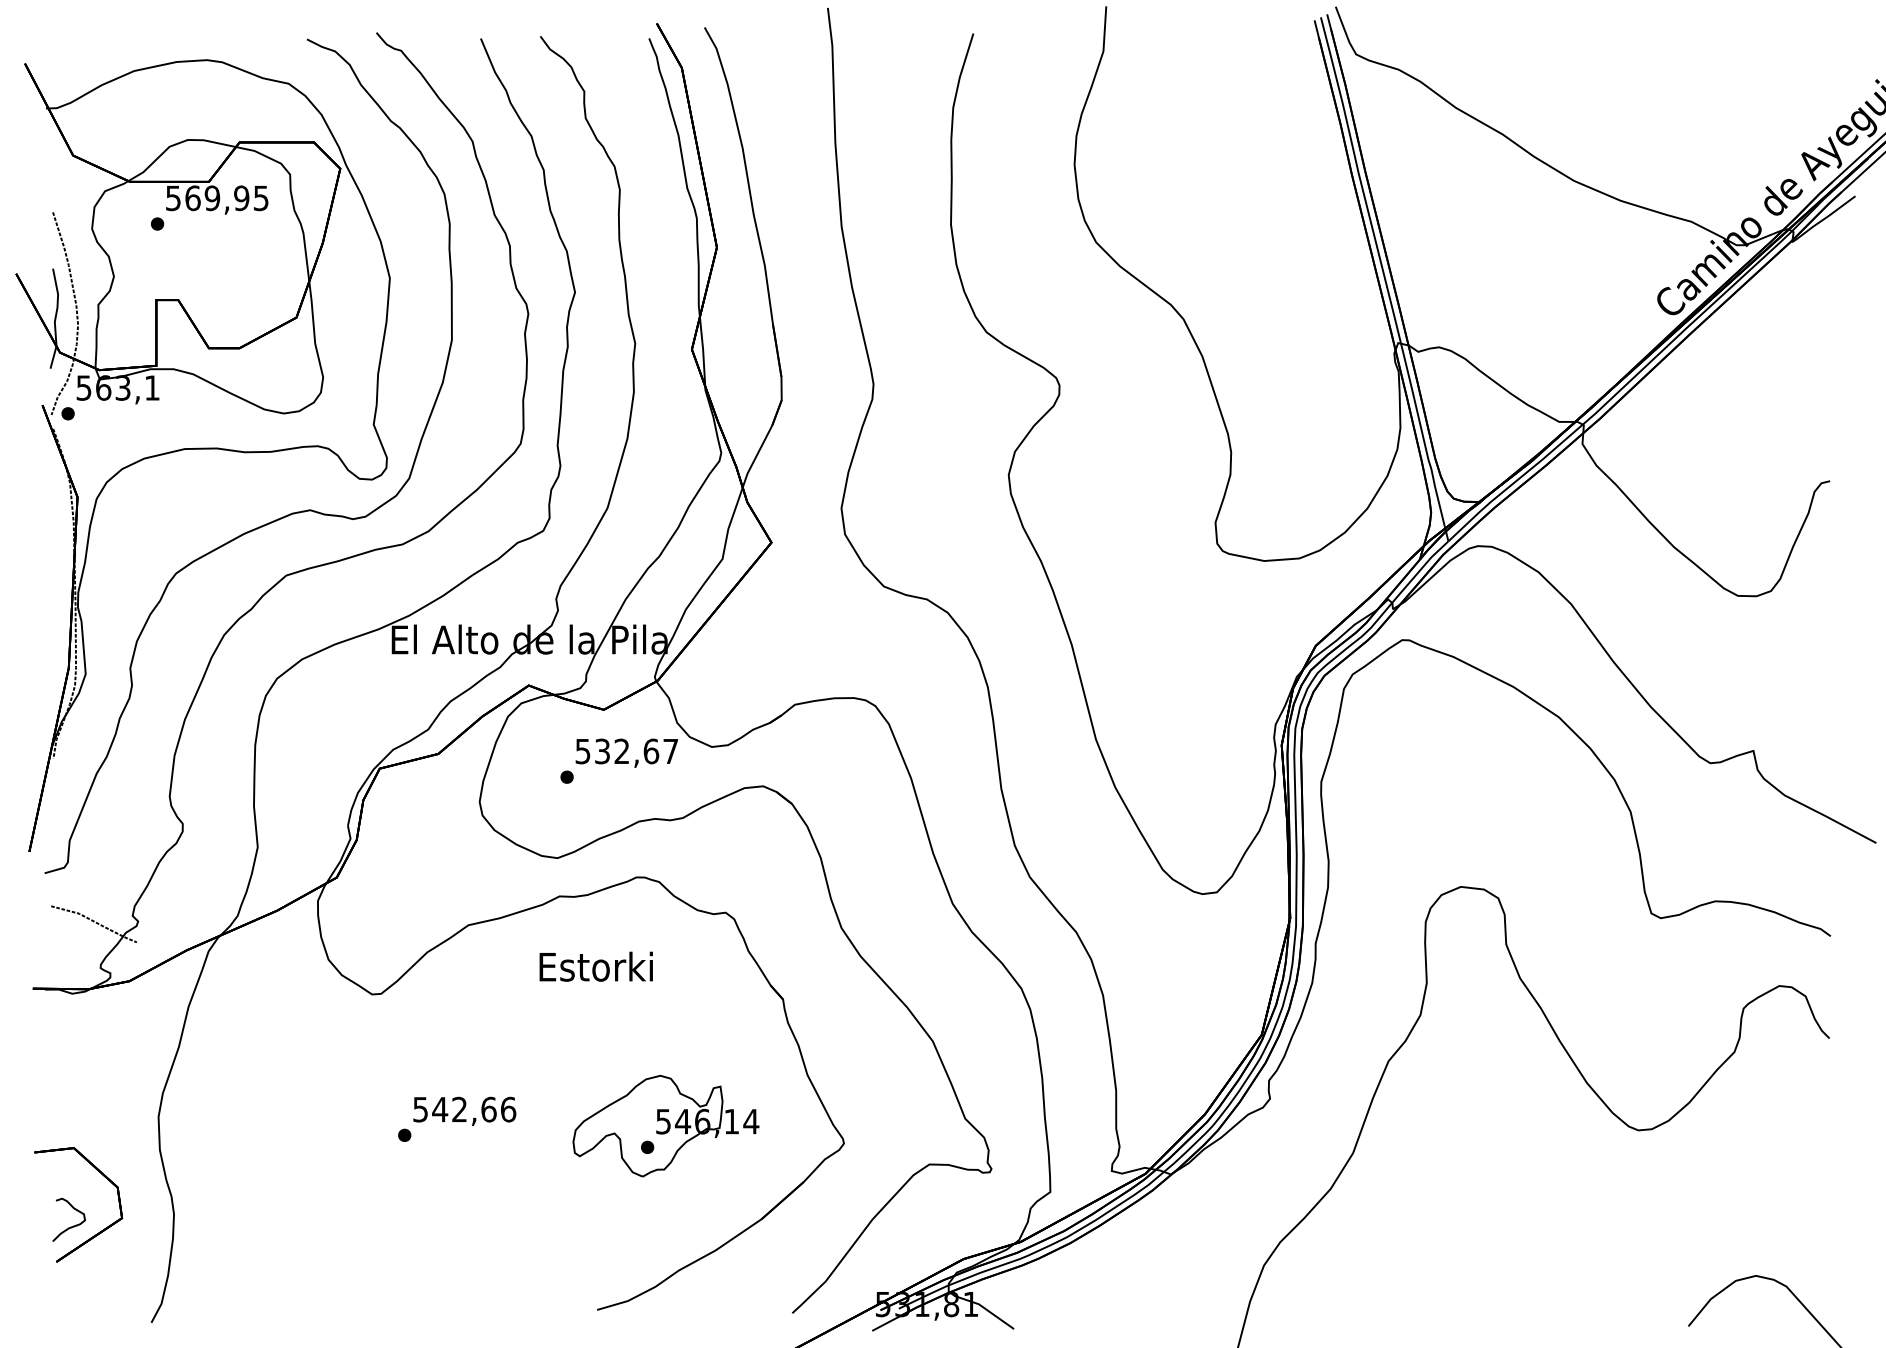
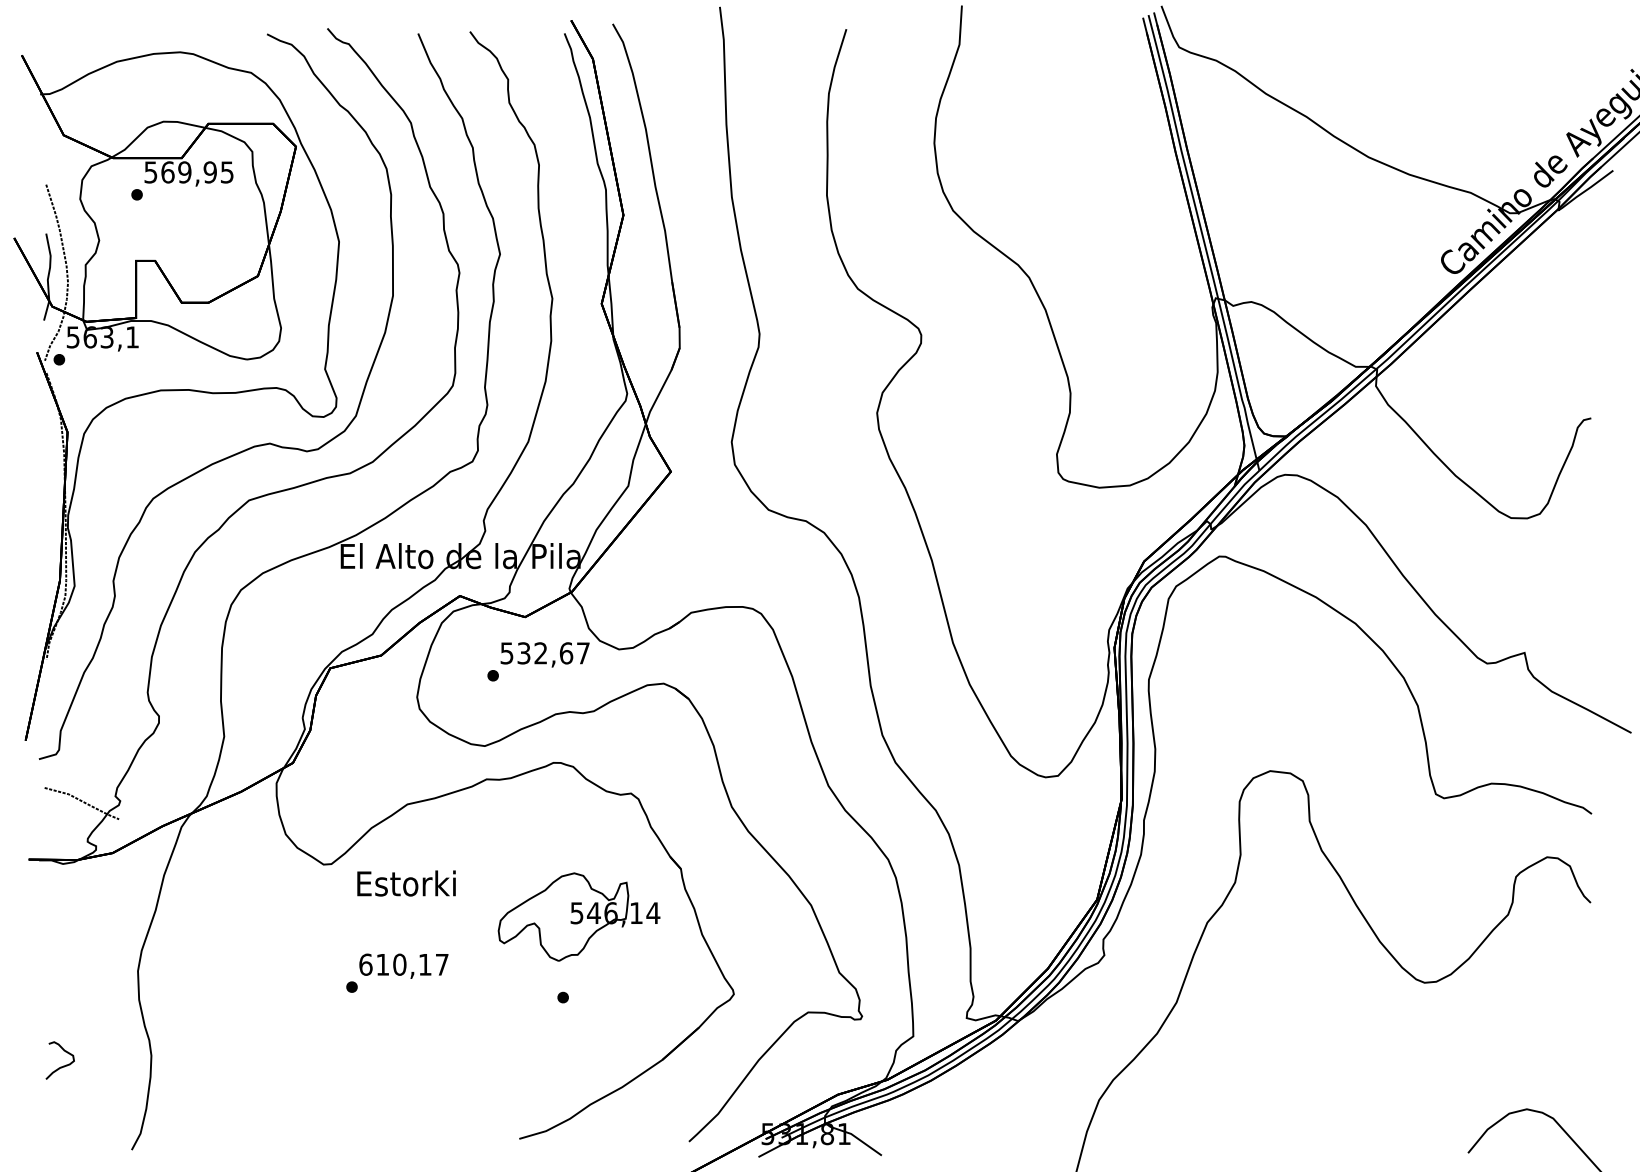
text: (596, 966) -> (406, 883), moved
text: (463, 1109) -> (403, 964), 542,66 -> 610,17
part: (665, 1125) -> (578, 916), moved
part: (98, 1232) -> (85, 1071), removed

